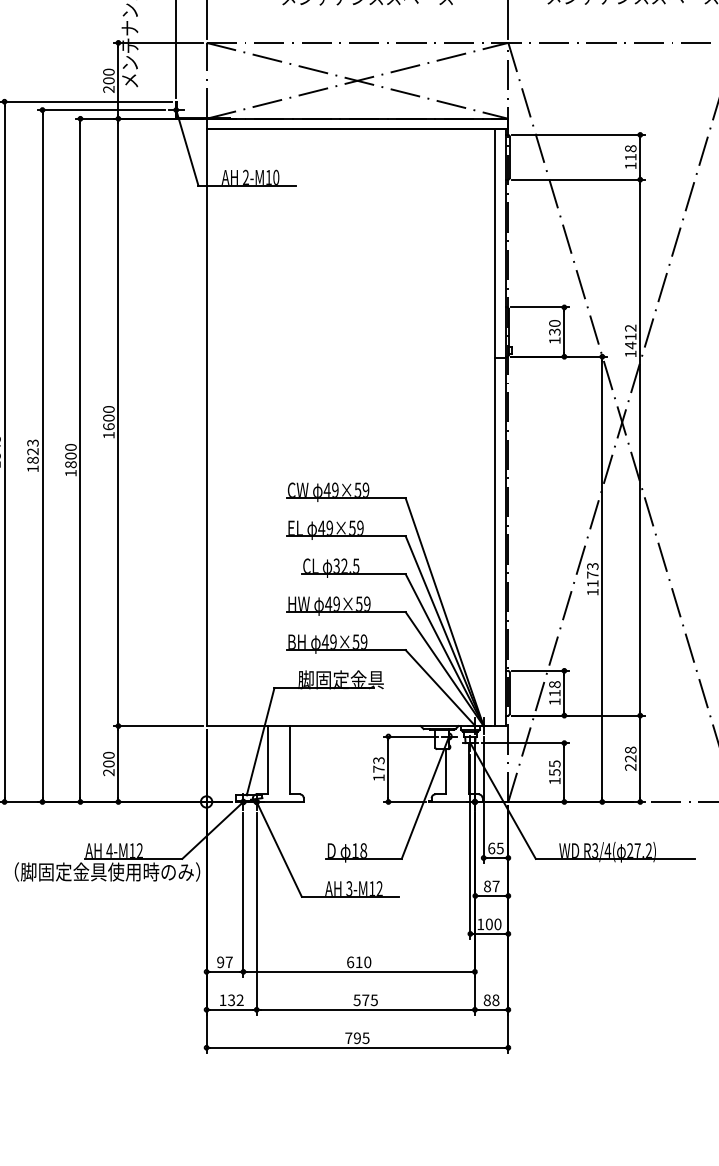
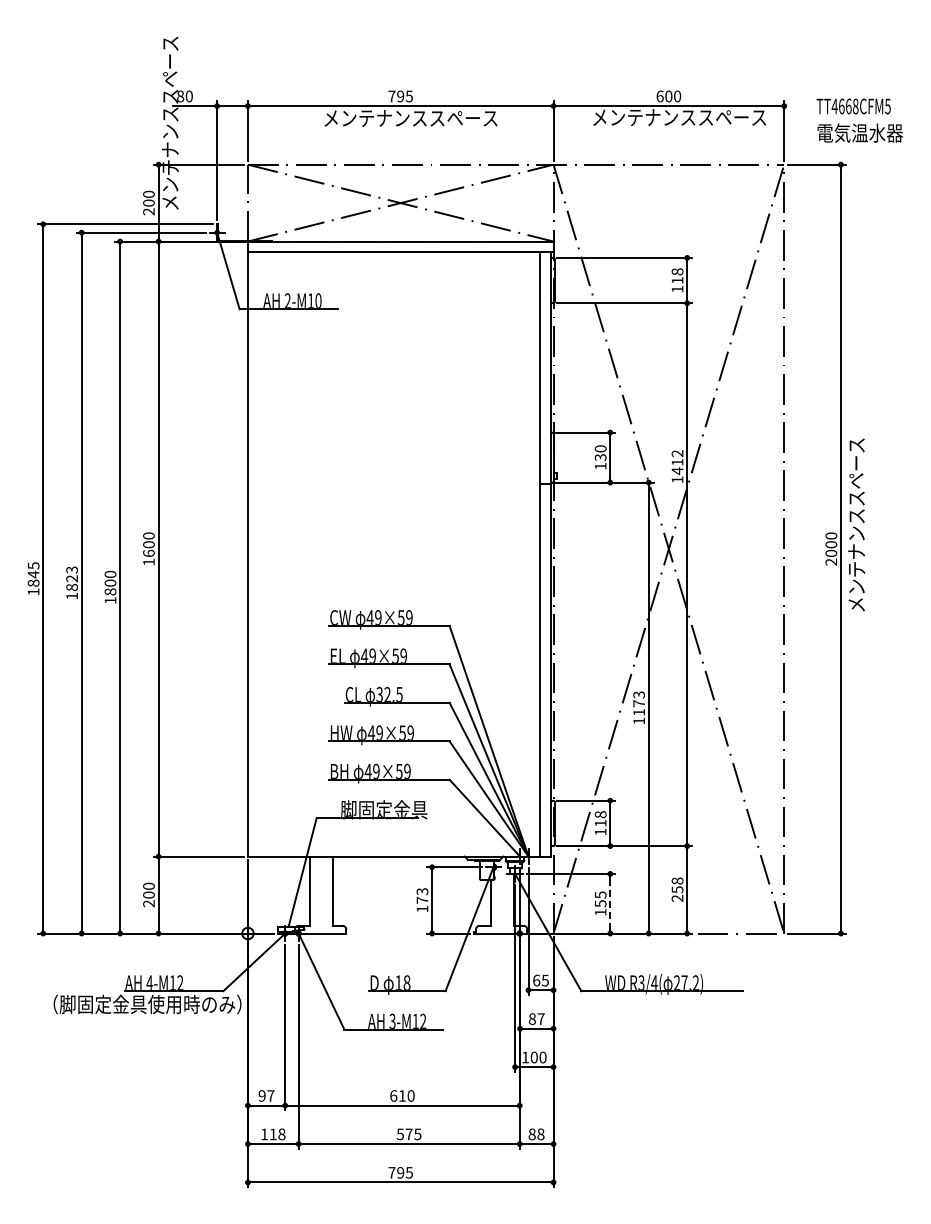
text: (630, 758) -> (677, 889), 228 -> 258
line: (564, 772) -> (610, 903), solid -> dashed
text: (235, 1000) -> (277, 1134), 132 -> 118

